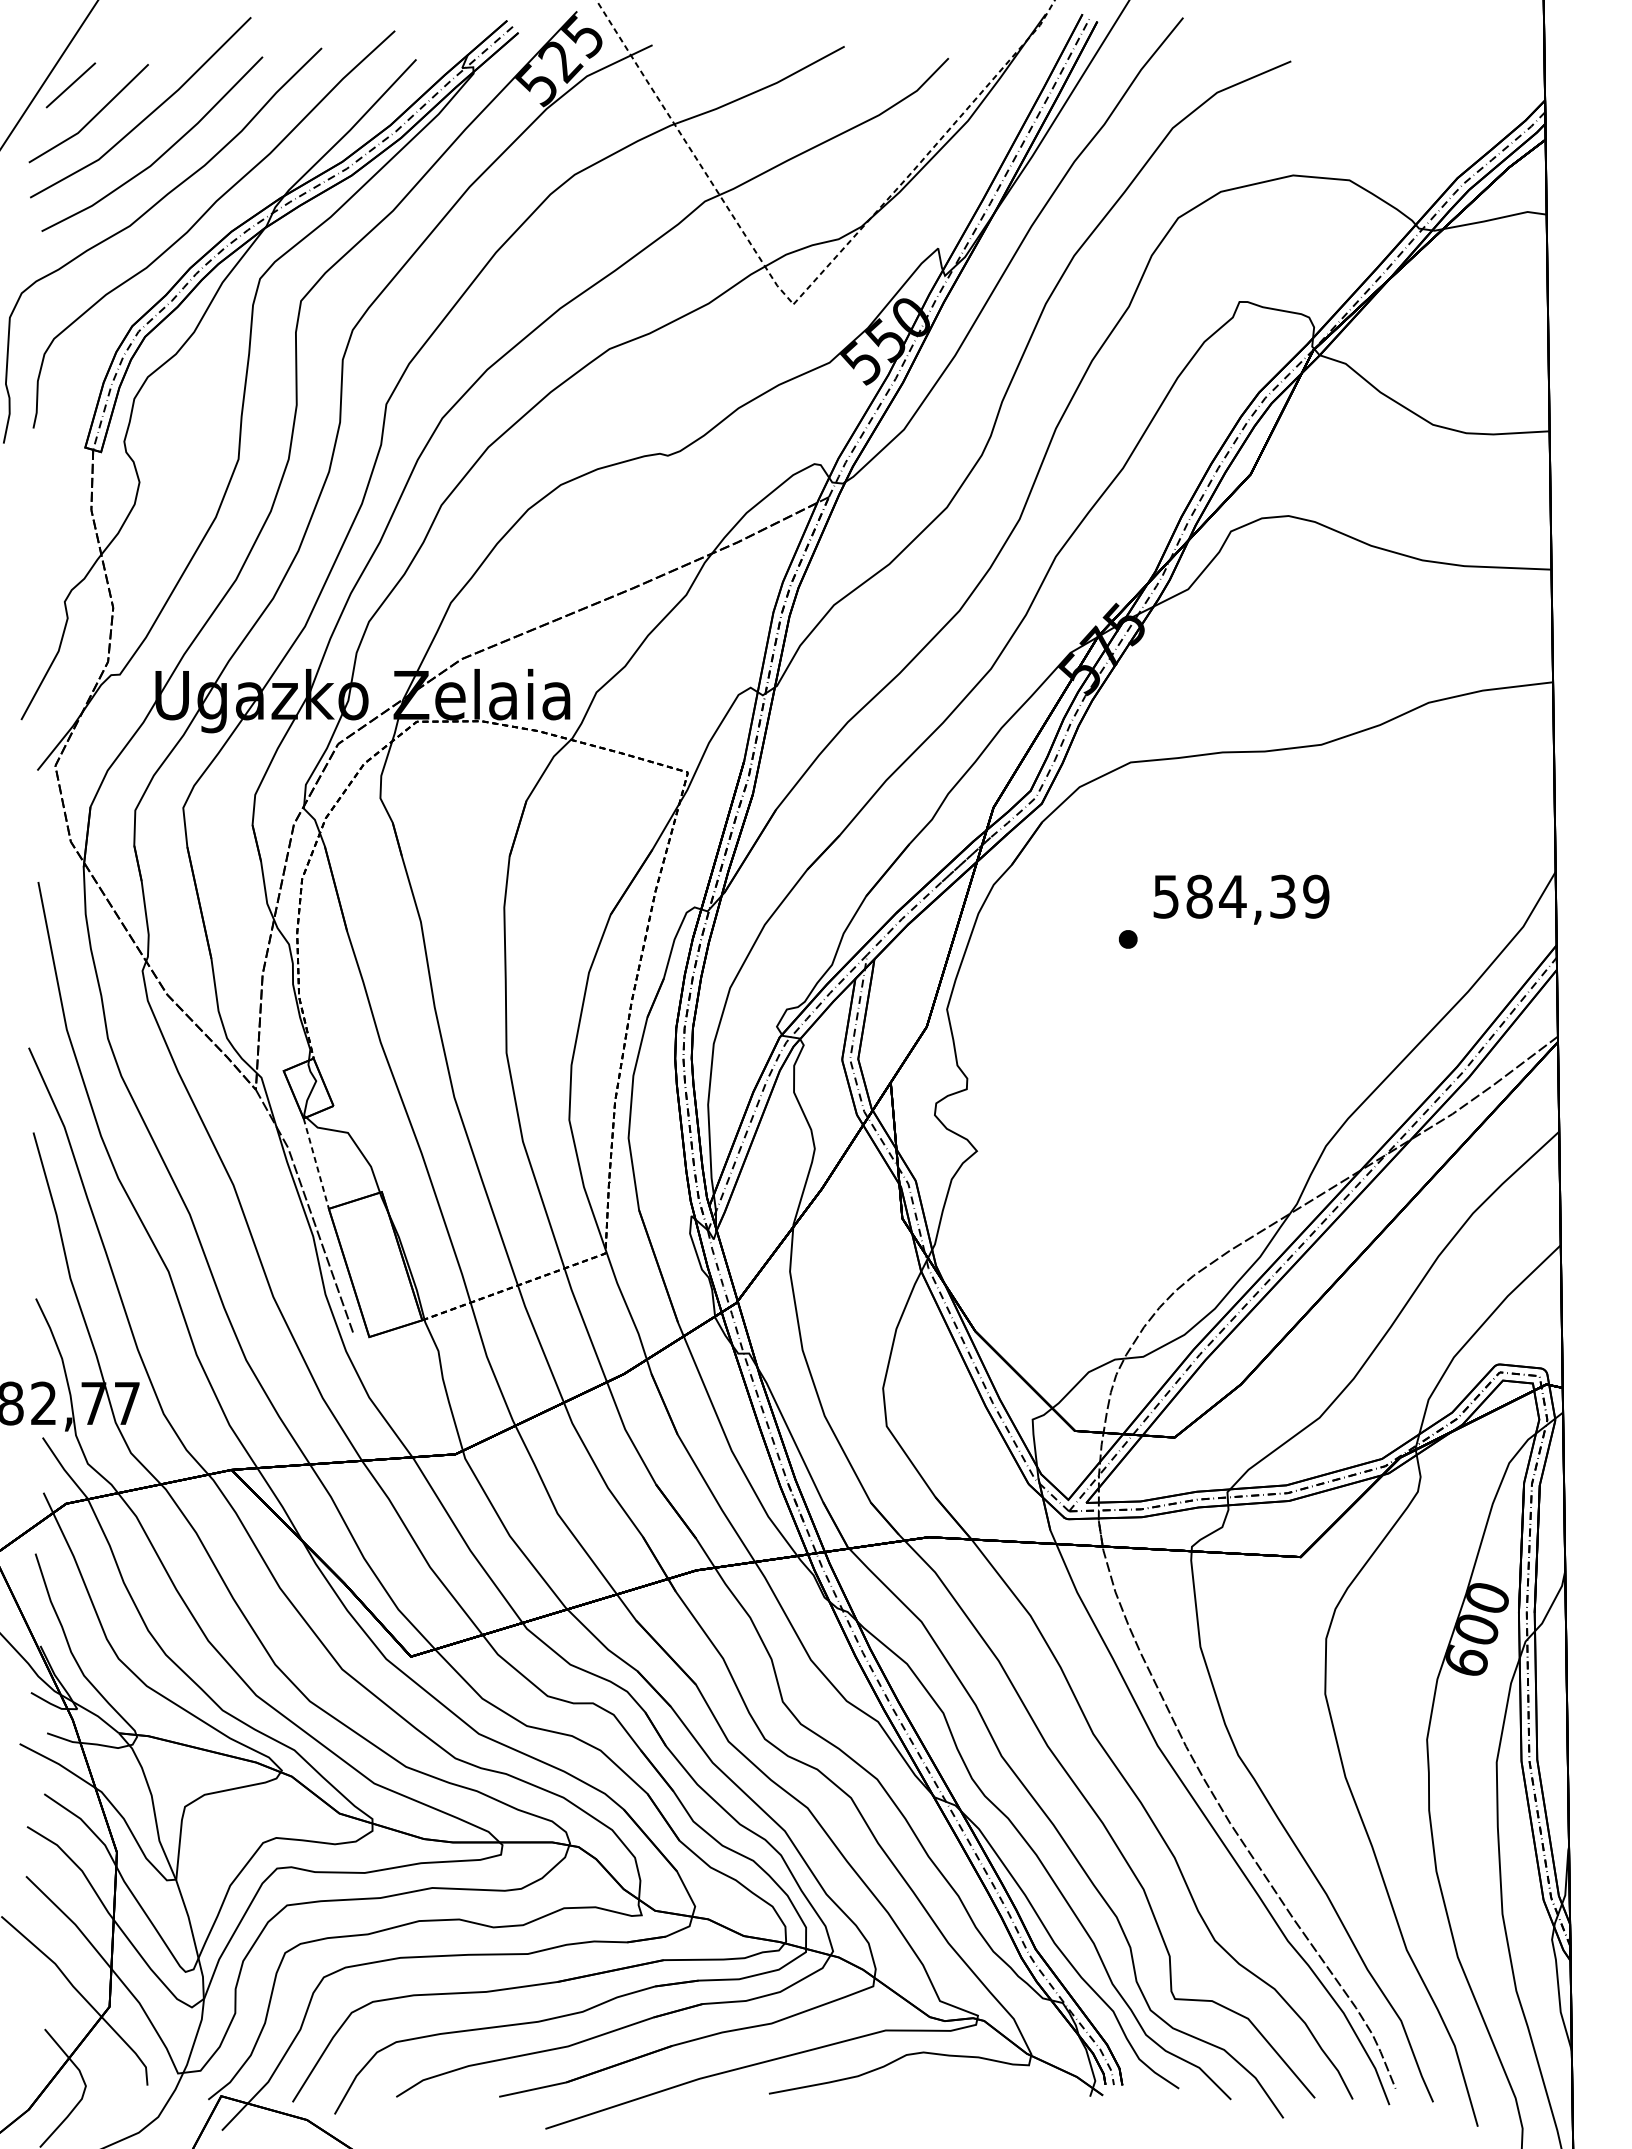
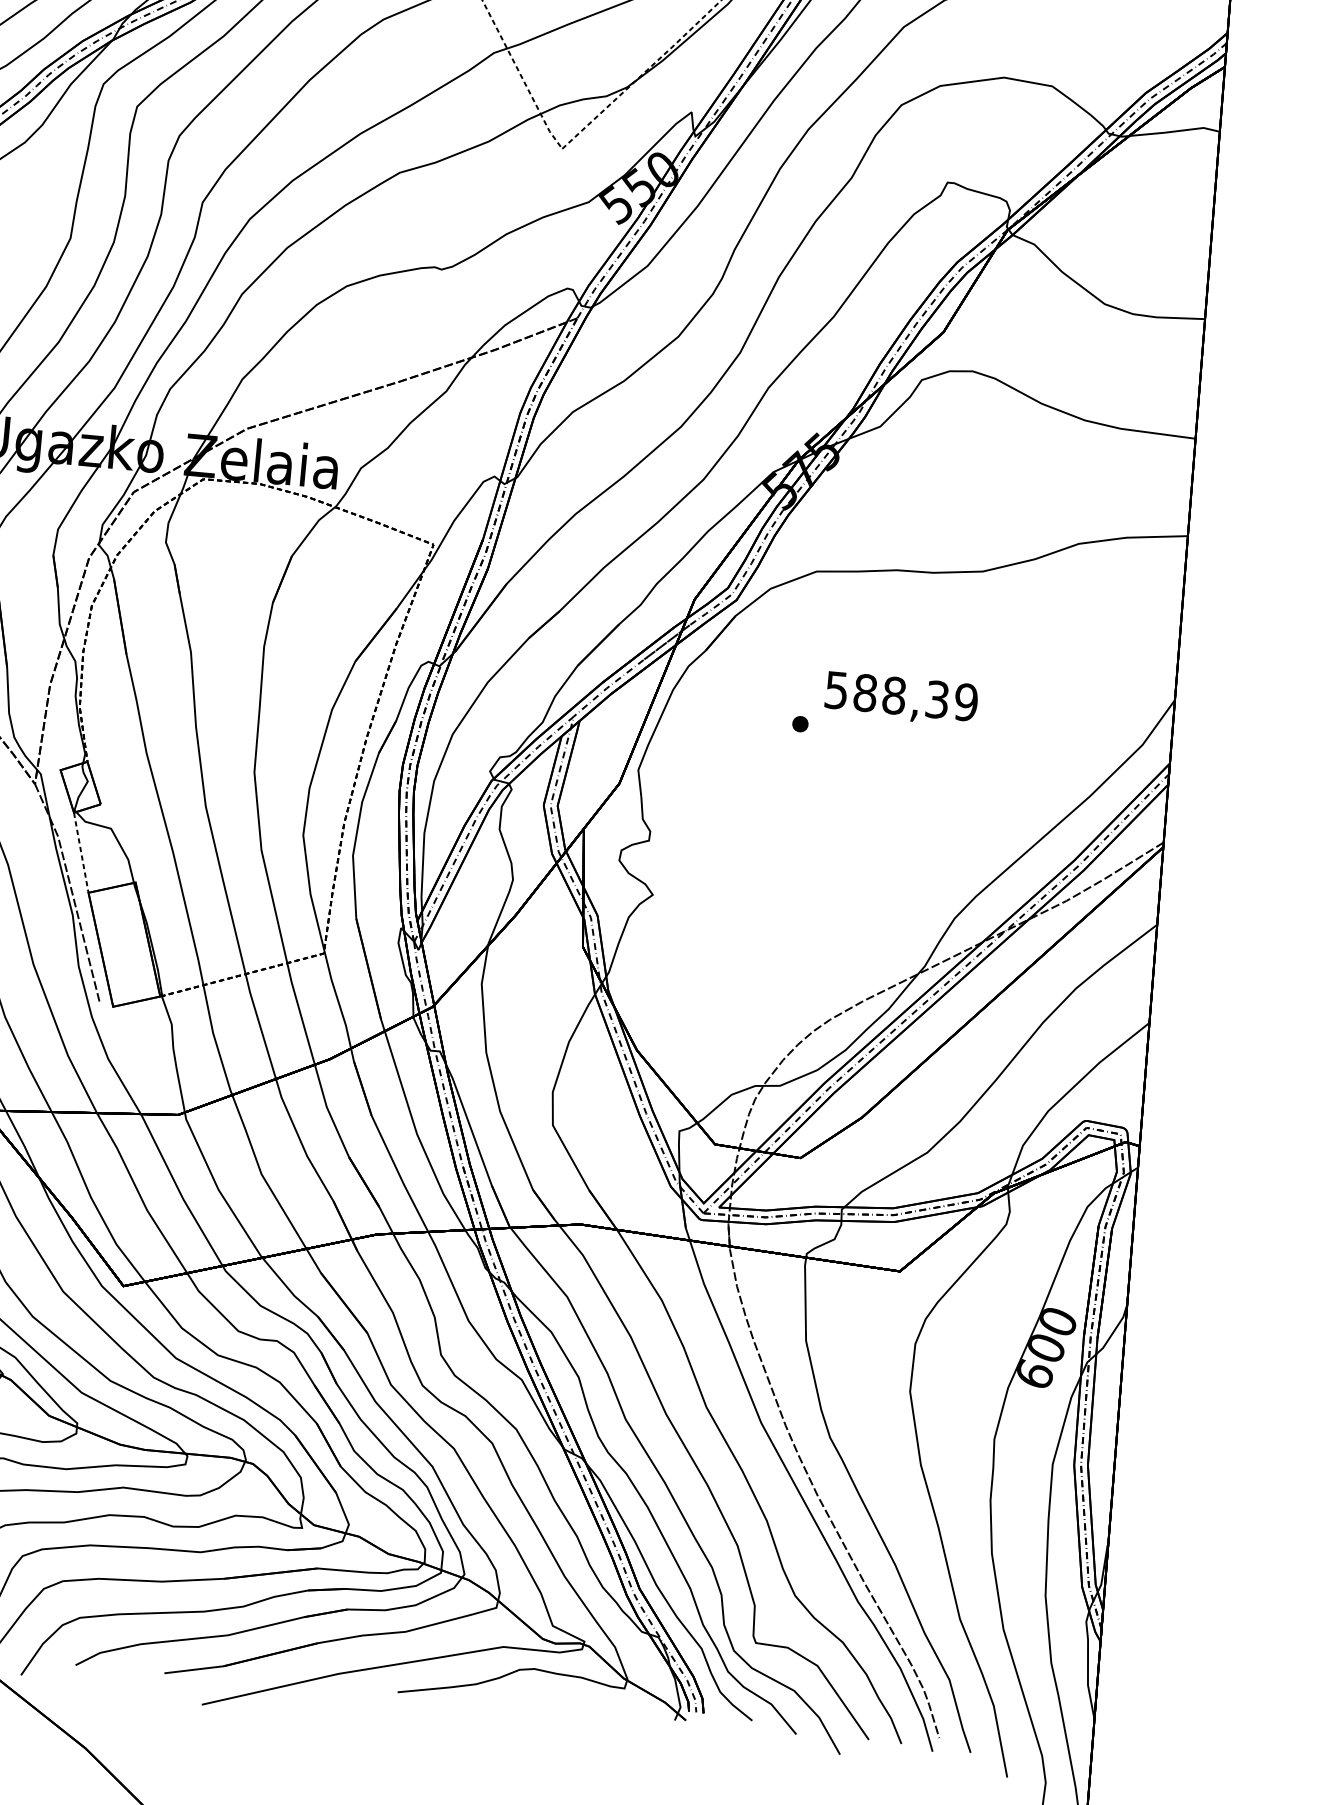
text: (1232, 896) -> (893, 695), 584,39 -> 588,39

